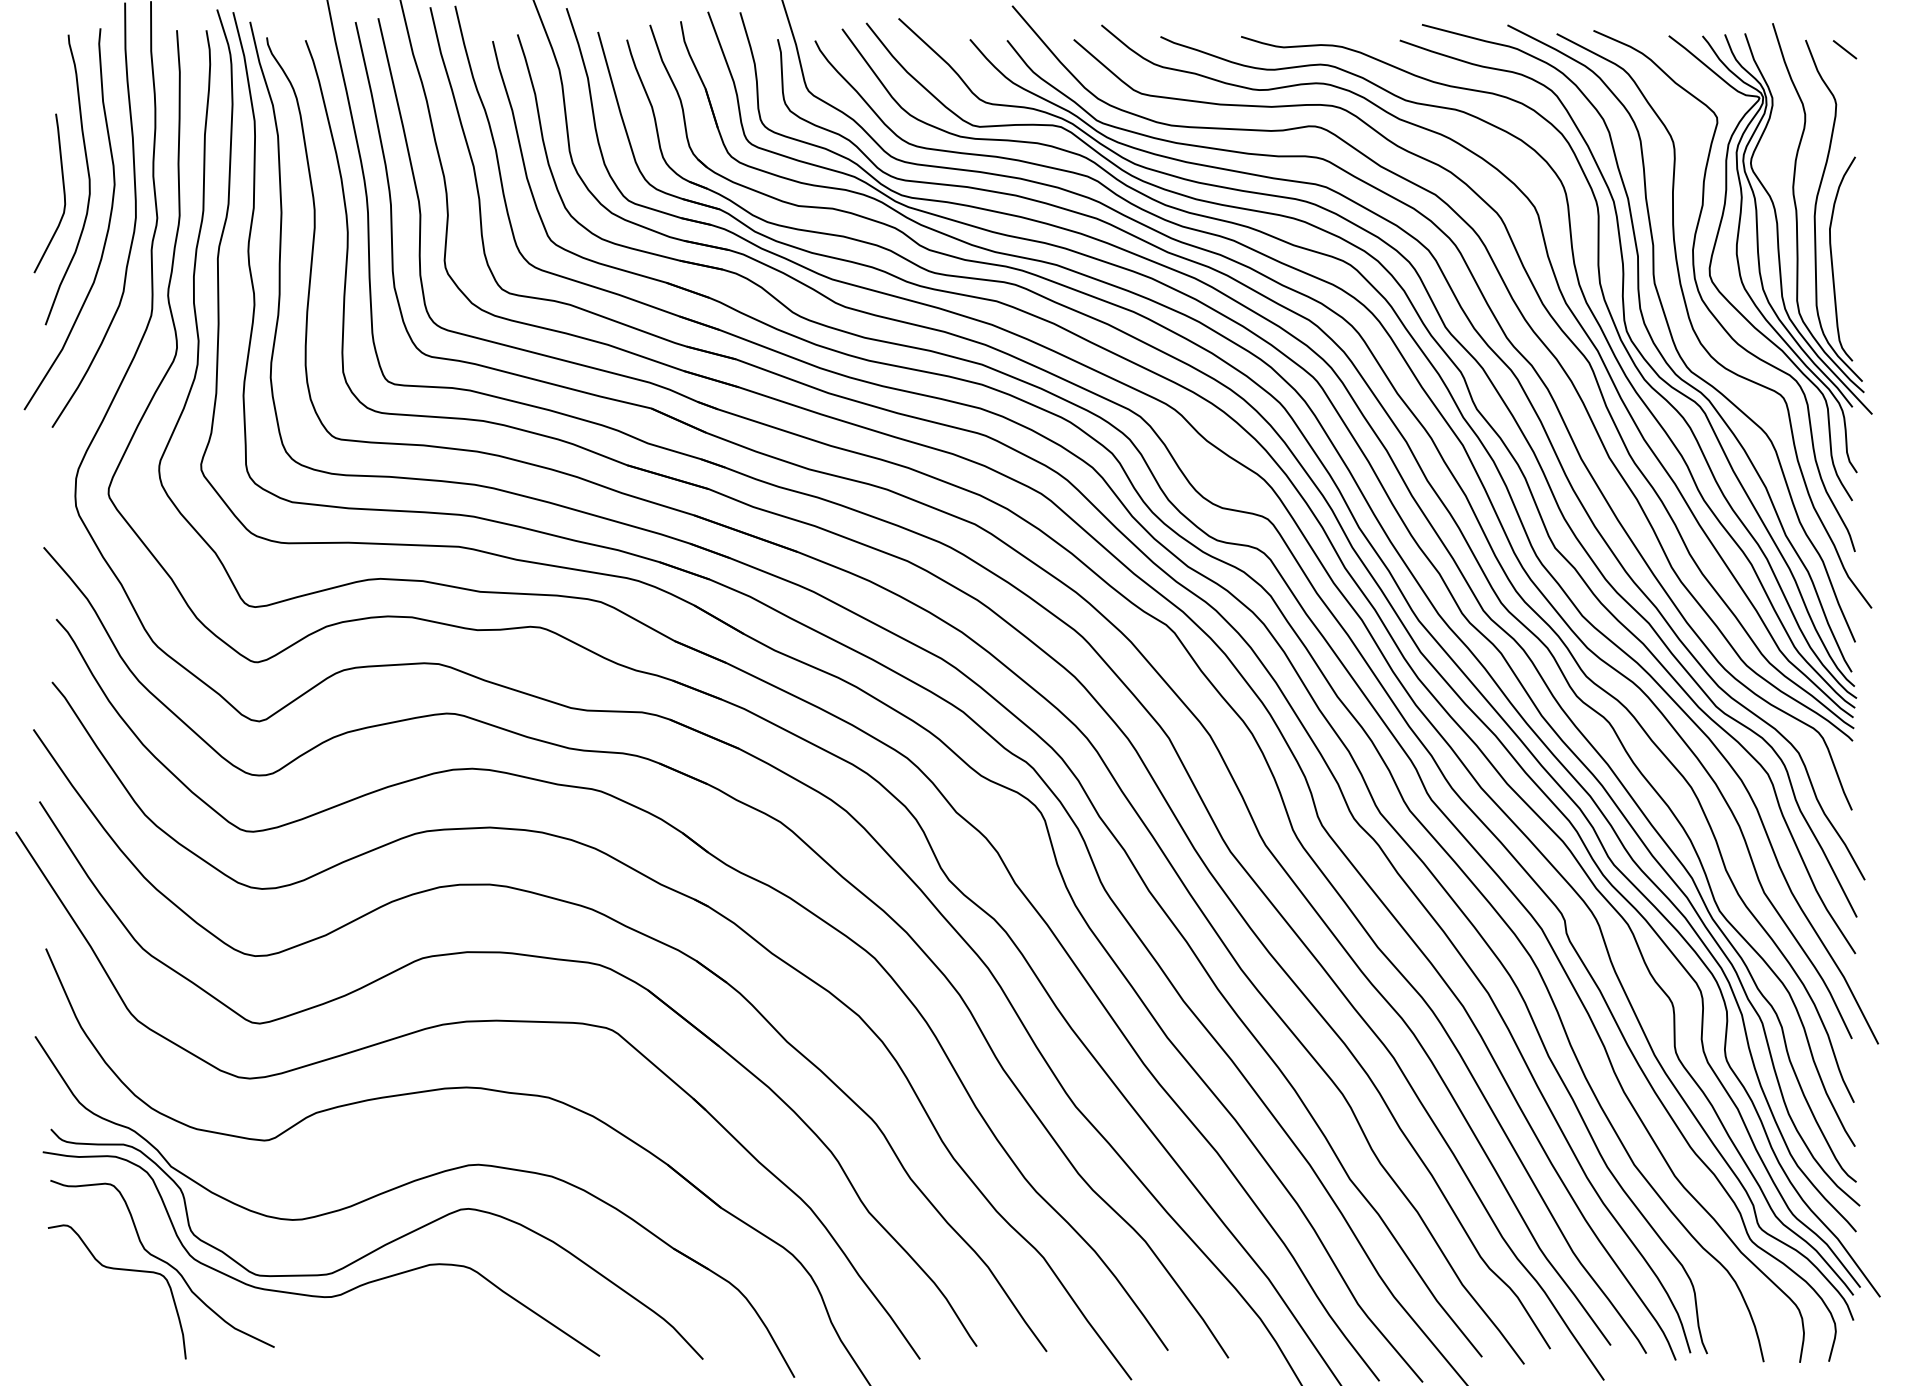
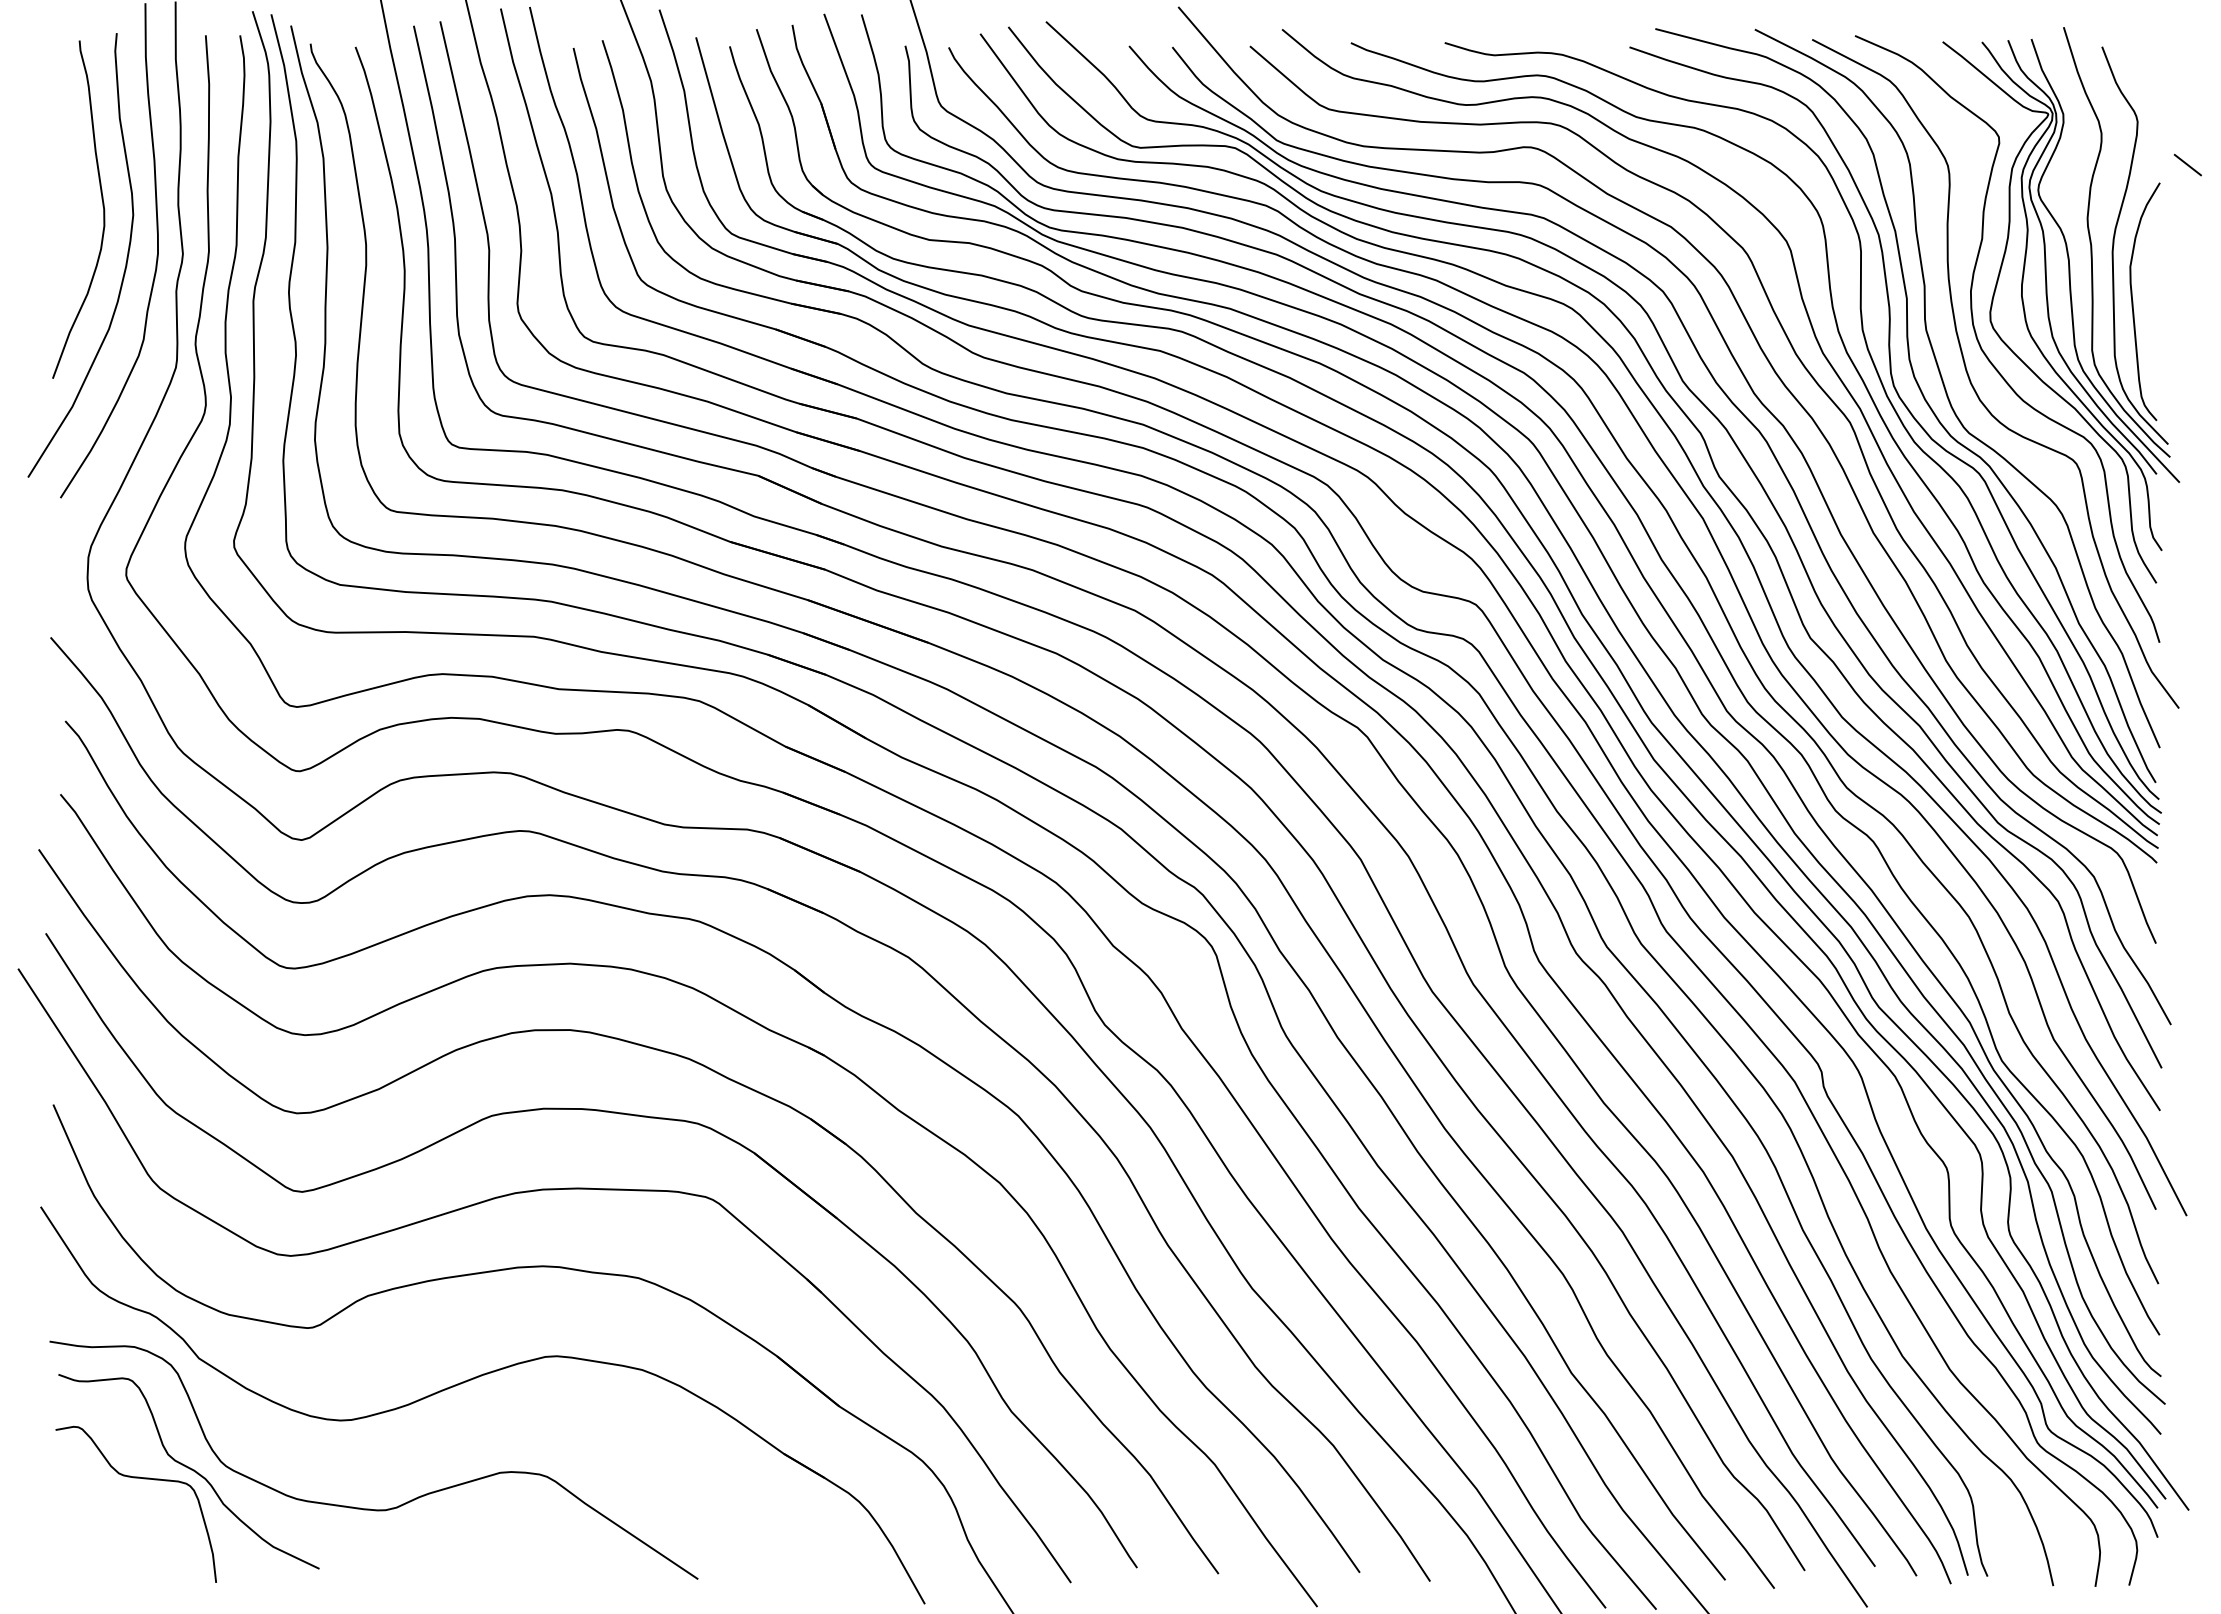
line: (1844, 49) -> (2187, 164), moved
curve: (63, 191) -> (73, 223), removed
curve: (378, 1247) -> (440, 1452), removed

